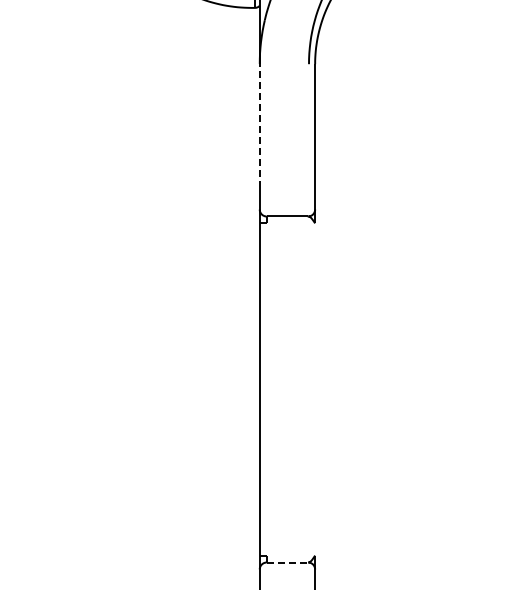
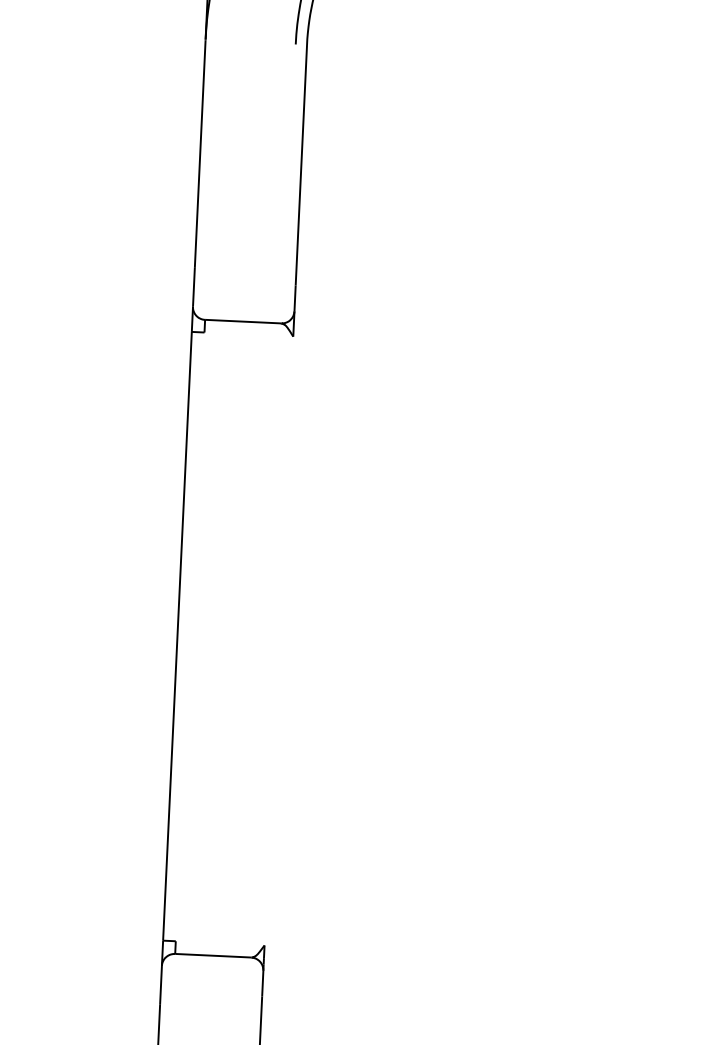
line: (259, 125) -> (199, 152), dashed -> solid
line: (287, 562) -> (213, 955), dashed -> solid

